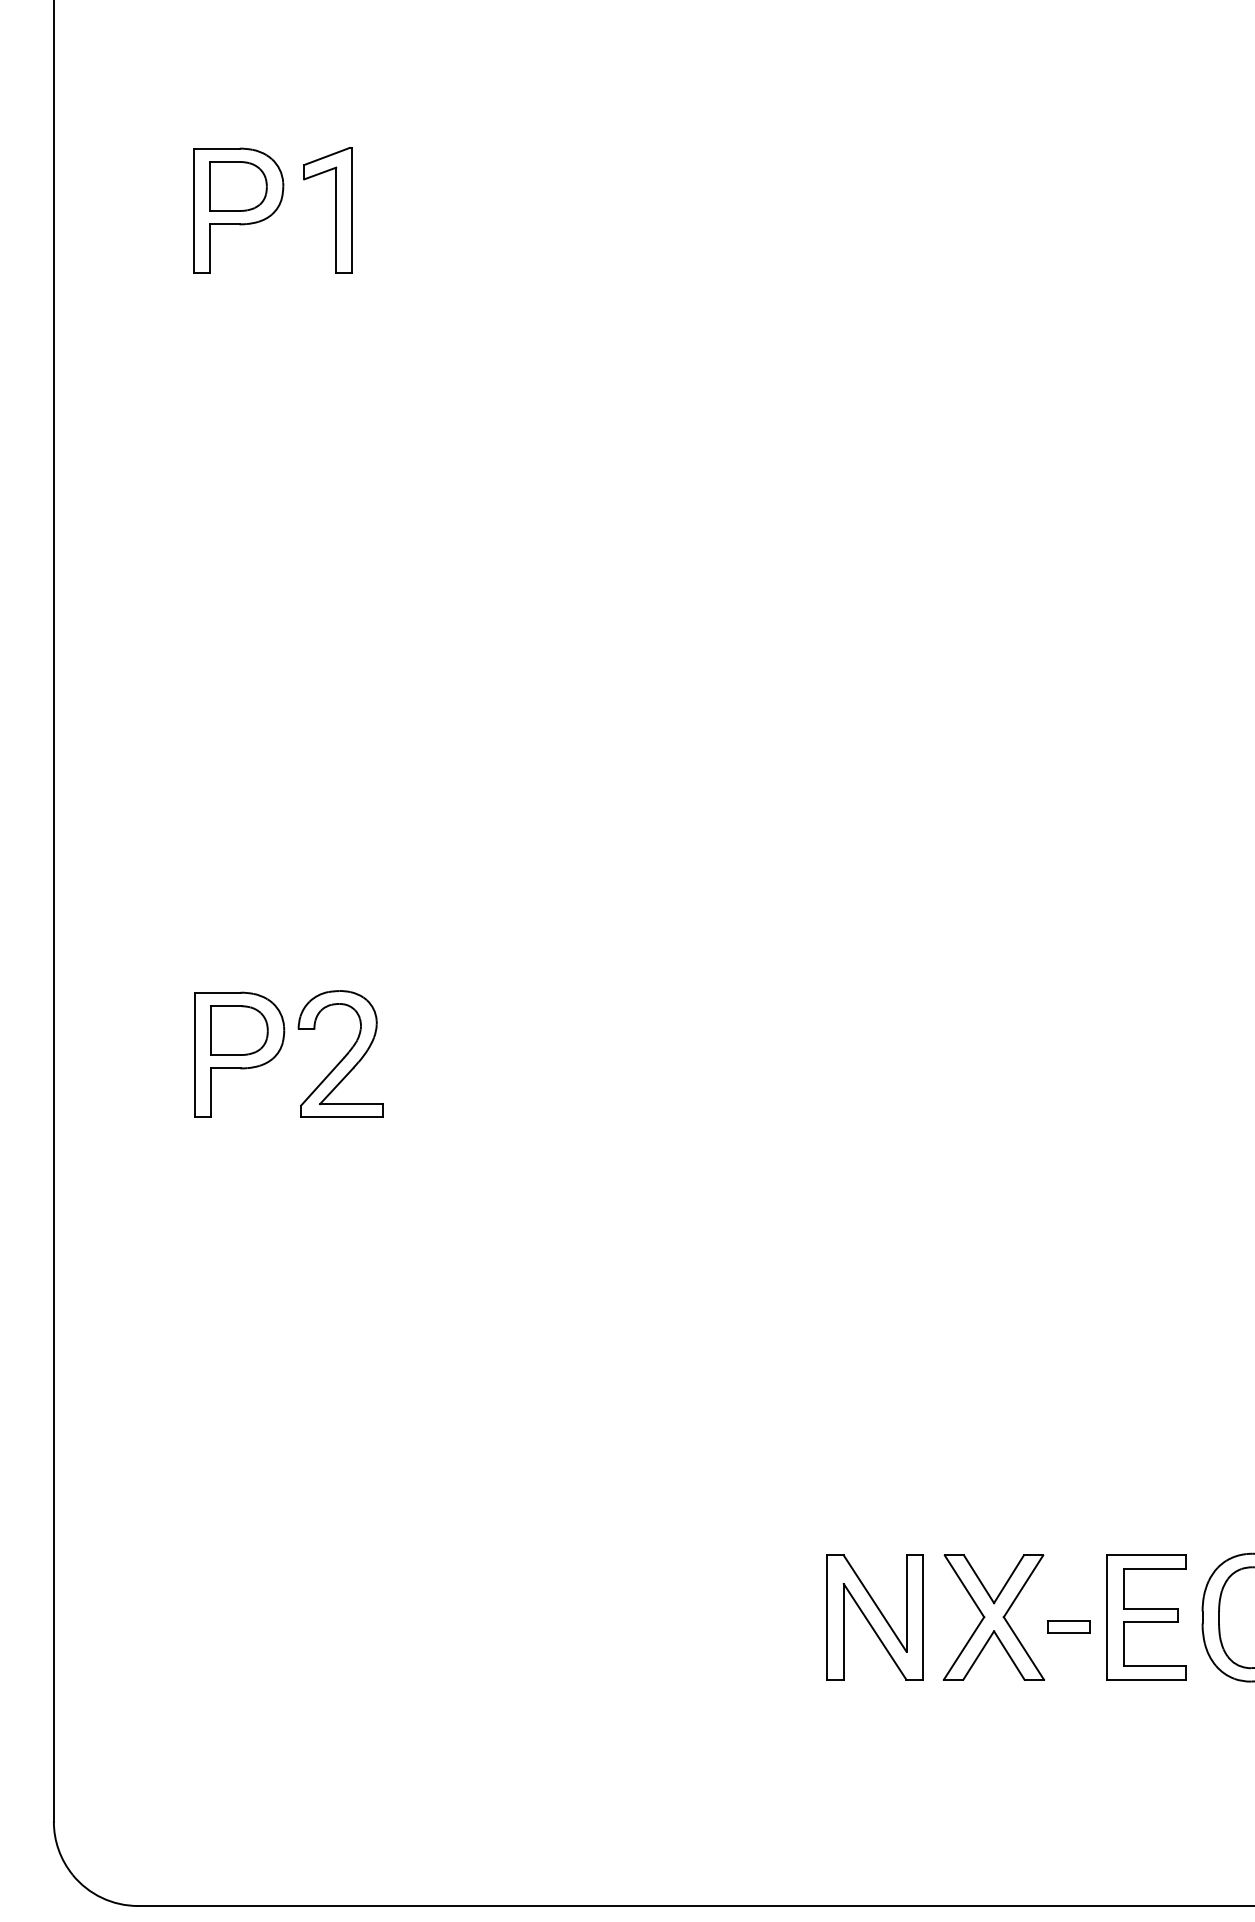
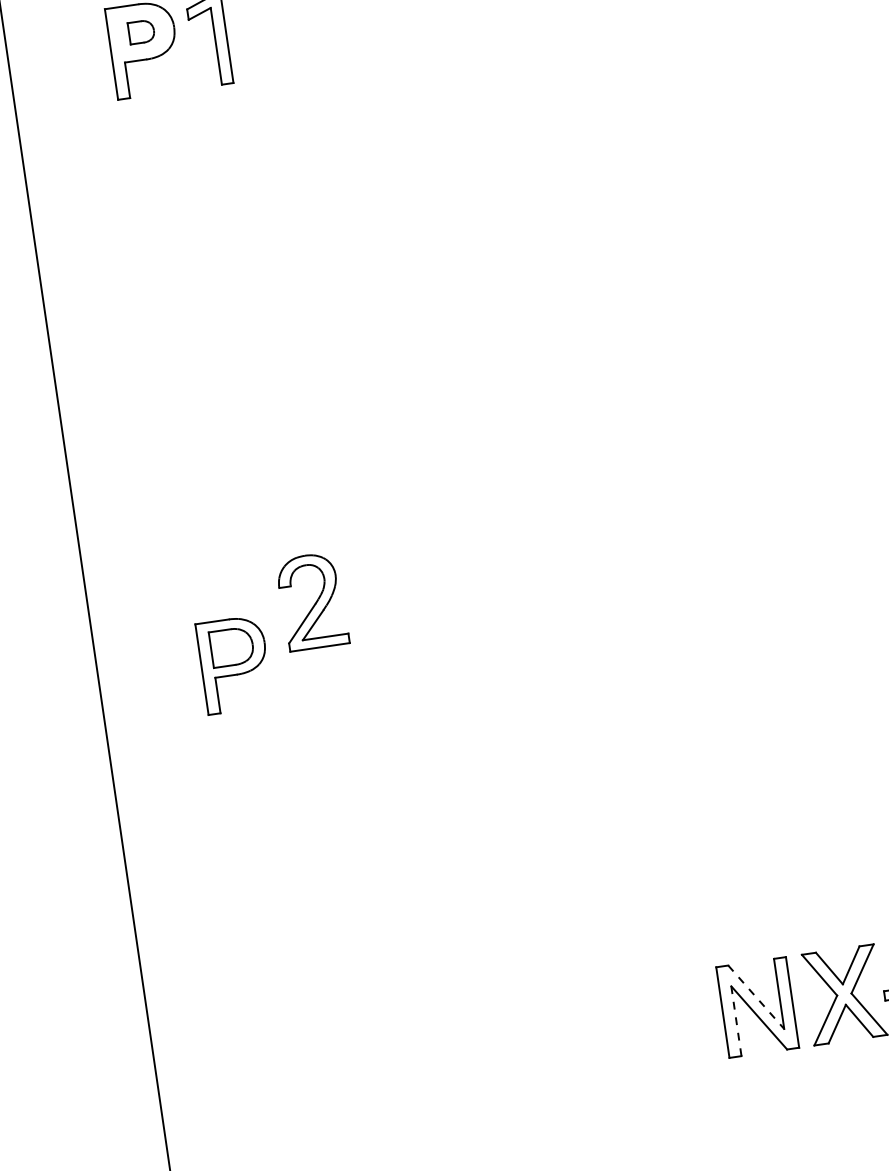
part: (238, 186) -> (141, 32), size x0.6
part: (340, 1053) -> (312, 601), moved
line: (875, 1604) -> (756, 997), solid -> dashed
line: (843, 1631) -> (736, 1020), solid -> dashed

